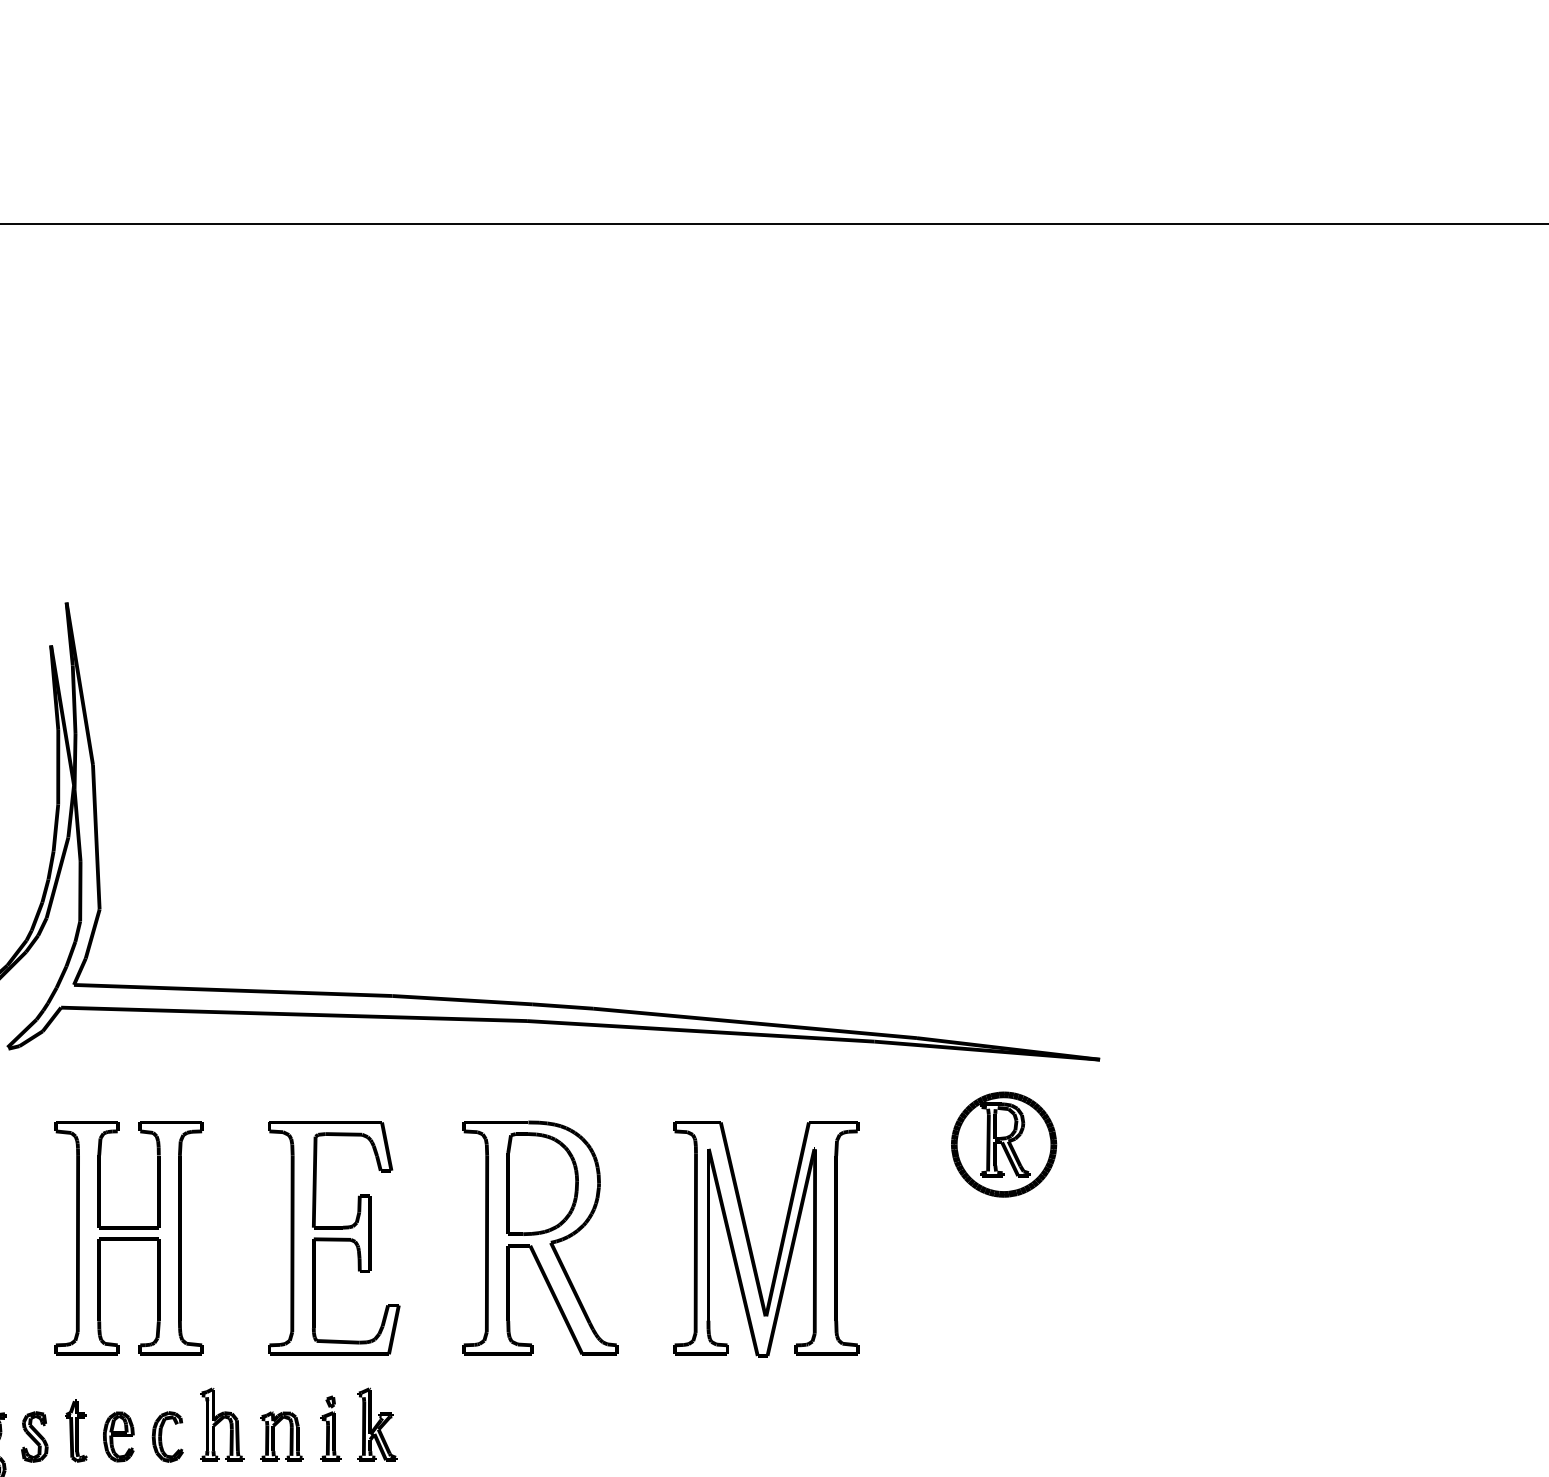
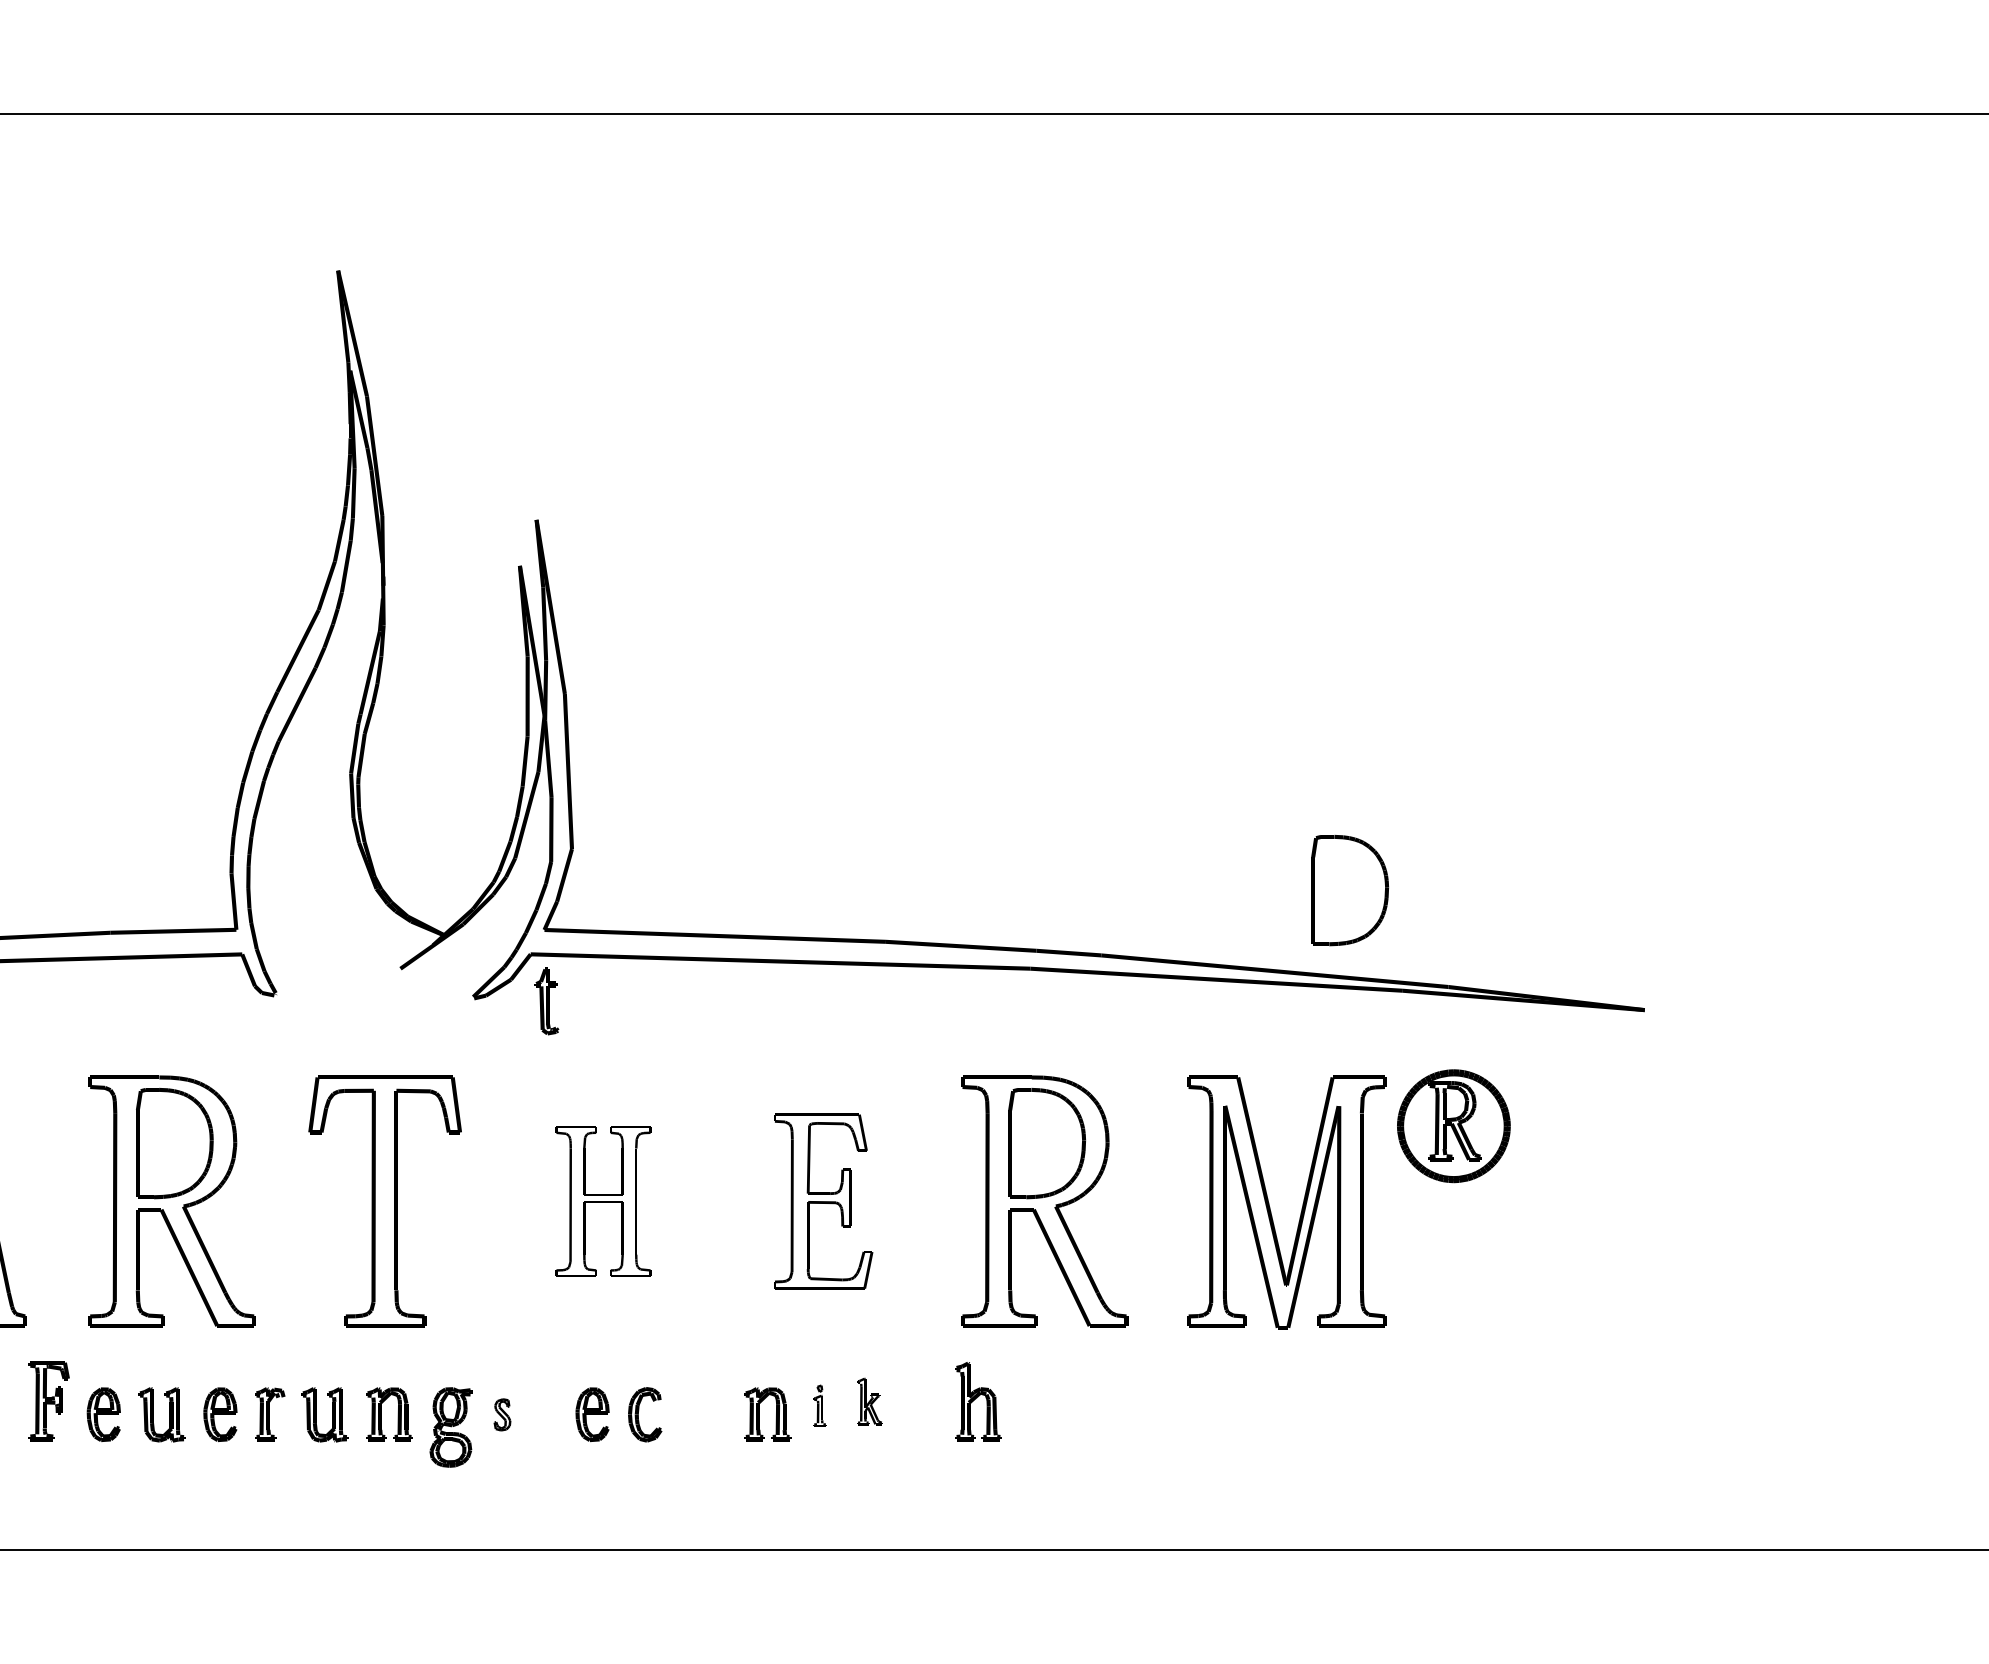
part: (824, 948) -> (1349, 890), added
part: (1003, 1144) -> (1453, 1126), moved
part: (129, 1238) -> (603, 1201), size x0.6
part: (334, 1238) -> (823, 1201), size x0.7
part: (222, 1424) -> (978, 1401), moved
part: (377, 1424) -> (869, 1401), size x0.6
part: (330, 1428) -> (819, 1405), size x0.6
part: (75, 1431) -> (546, 1001), moved
part: (34, 1436) -> (502, 1414), size x0.6

